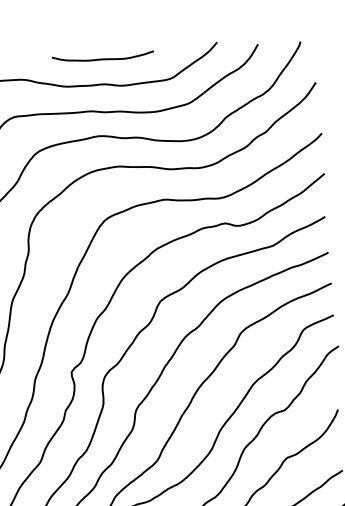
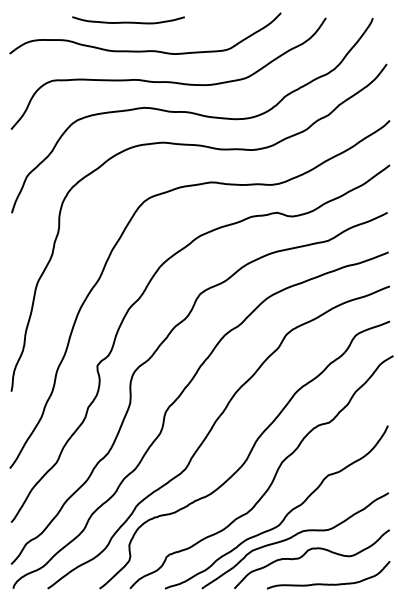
curve: (103, 58) -> (128, 21), moved

